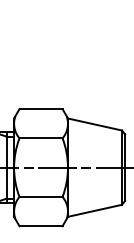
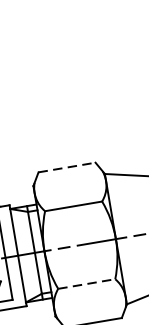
line: (41, 109) -> (67, 167), solid -> dashed
line: (41, 196) -> (87, 283), solid -> dashed

